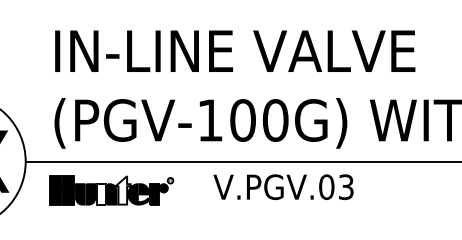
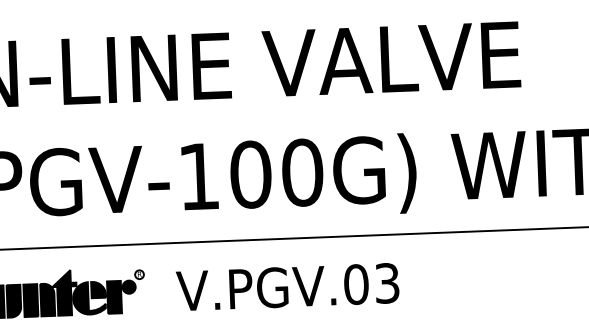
text: (283, 186) -> (287, 286), moved
fill: (122, 190) -> (63, 293), added
fill: (101, 194) -> (30, 300), added

